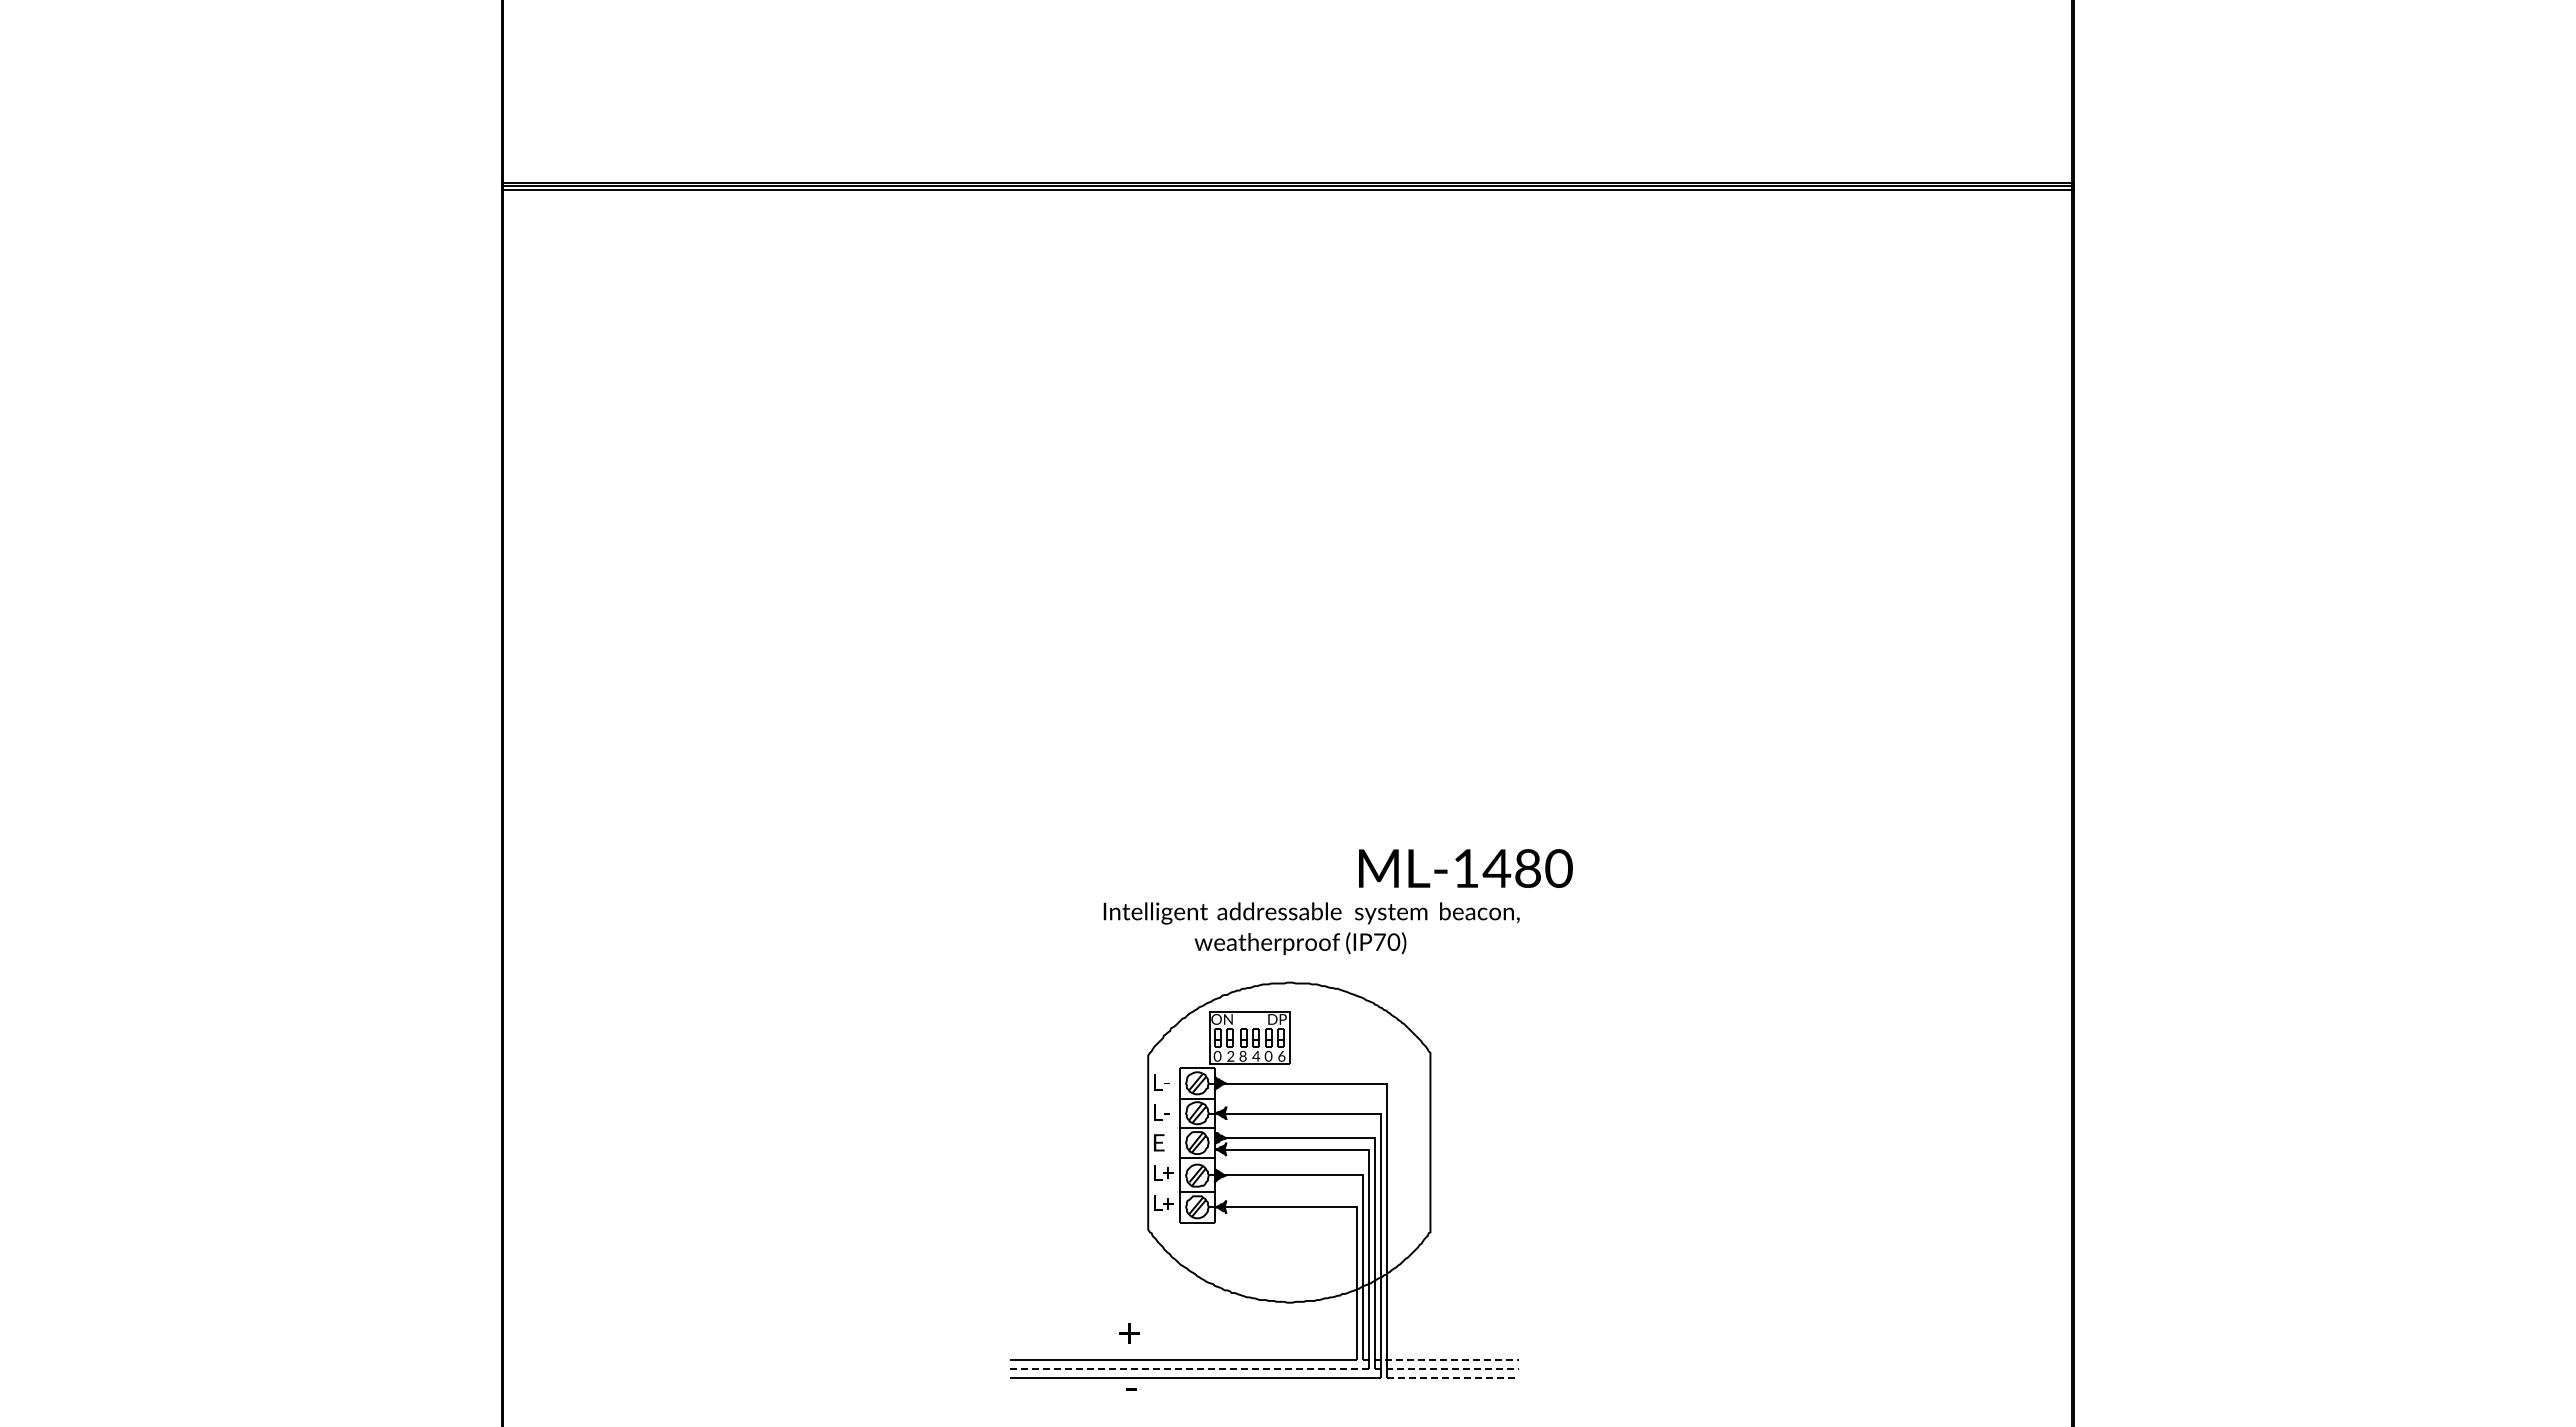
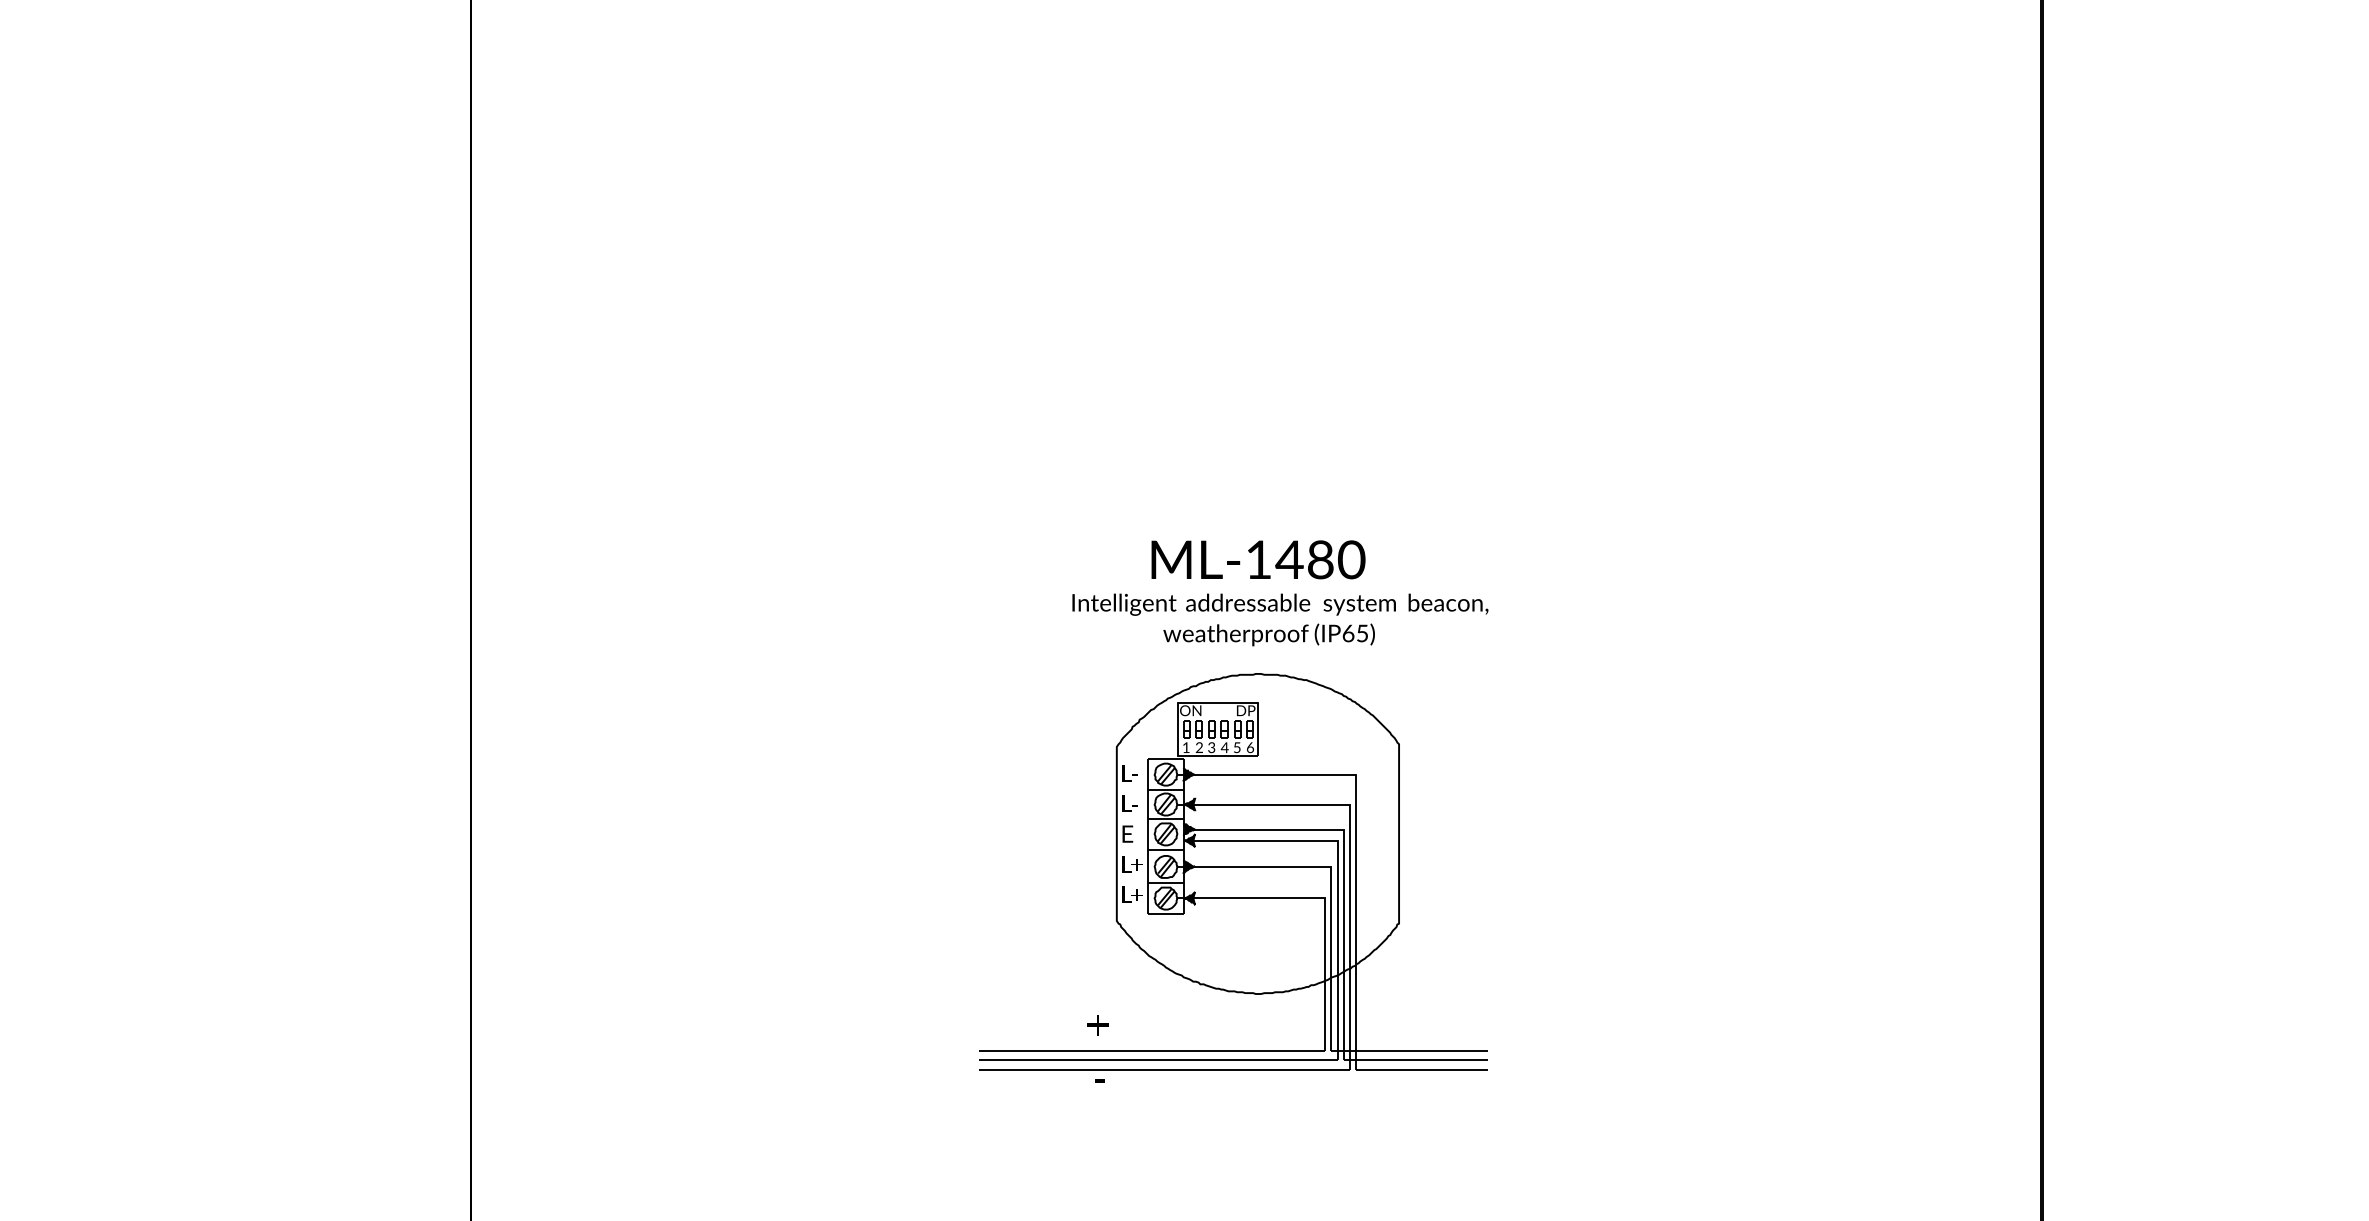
text: (1465, 868) -> (1258, 559), moved
text: (1387, 941) -> (1356, 632), (IP70) -> (IP65)
text: (1217, 1056) -> (1186, 747), 0 -> 1
text: (1242, 1056) -> (1211, 747), 8 -> 3
text: (1268, 1056) -> (1237, 747), 0 -> 5
line: (1441, 1359) -> (1410, 1050), dashed -> solid
line: (1189, 1368) -> (1158, 1059), dashed -> solid
line: (1447, 1368) -> (1416, 1059), dashed -> solid
line: (1453, 1378) -> (1422, 1069), dashed -> solid

